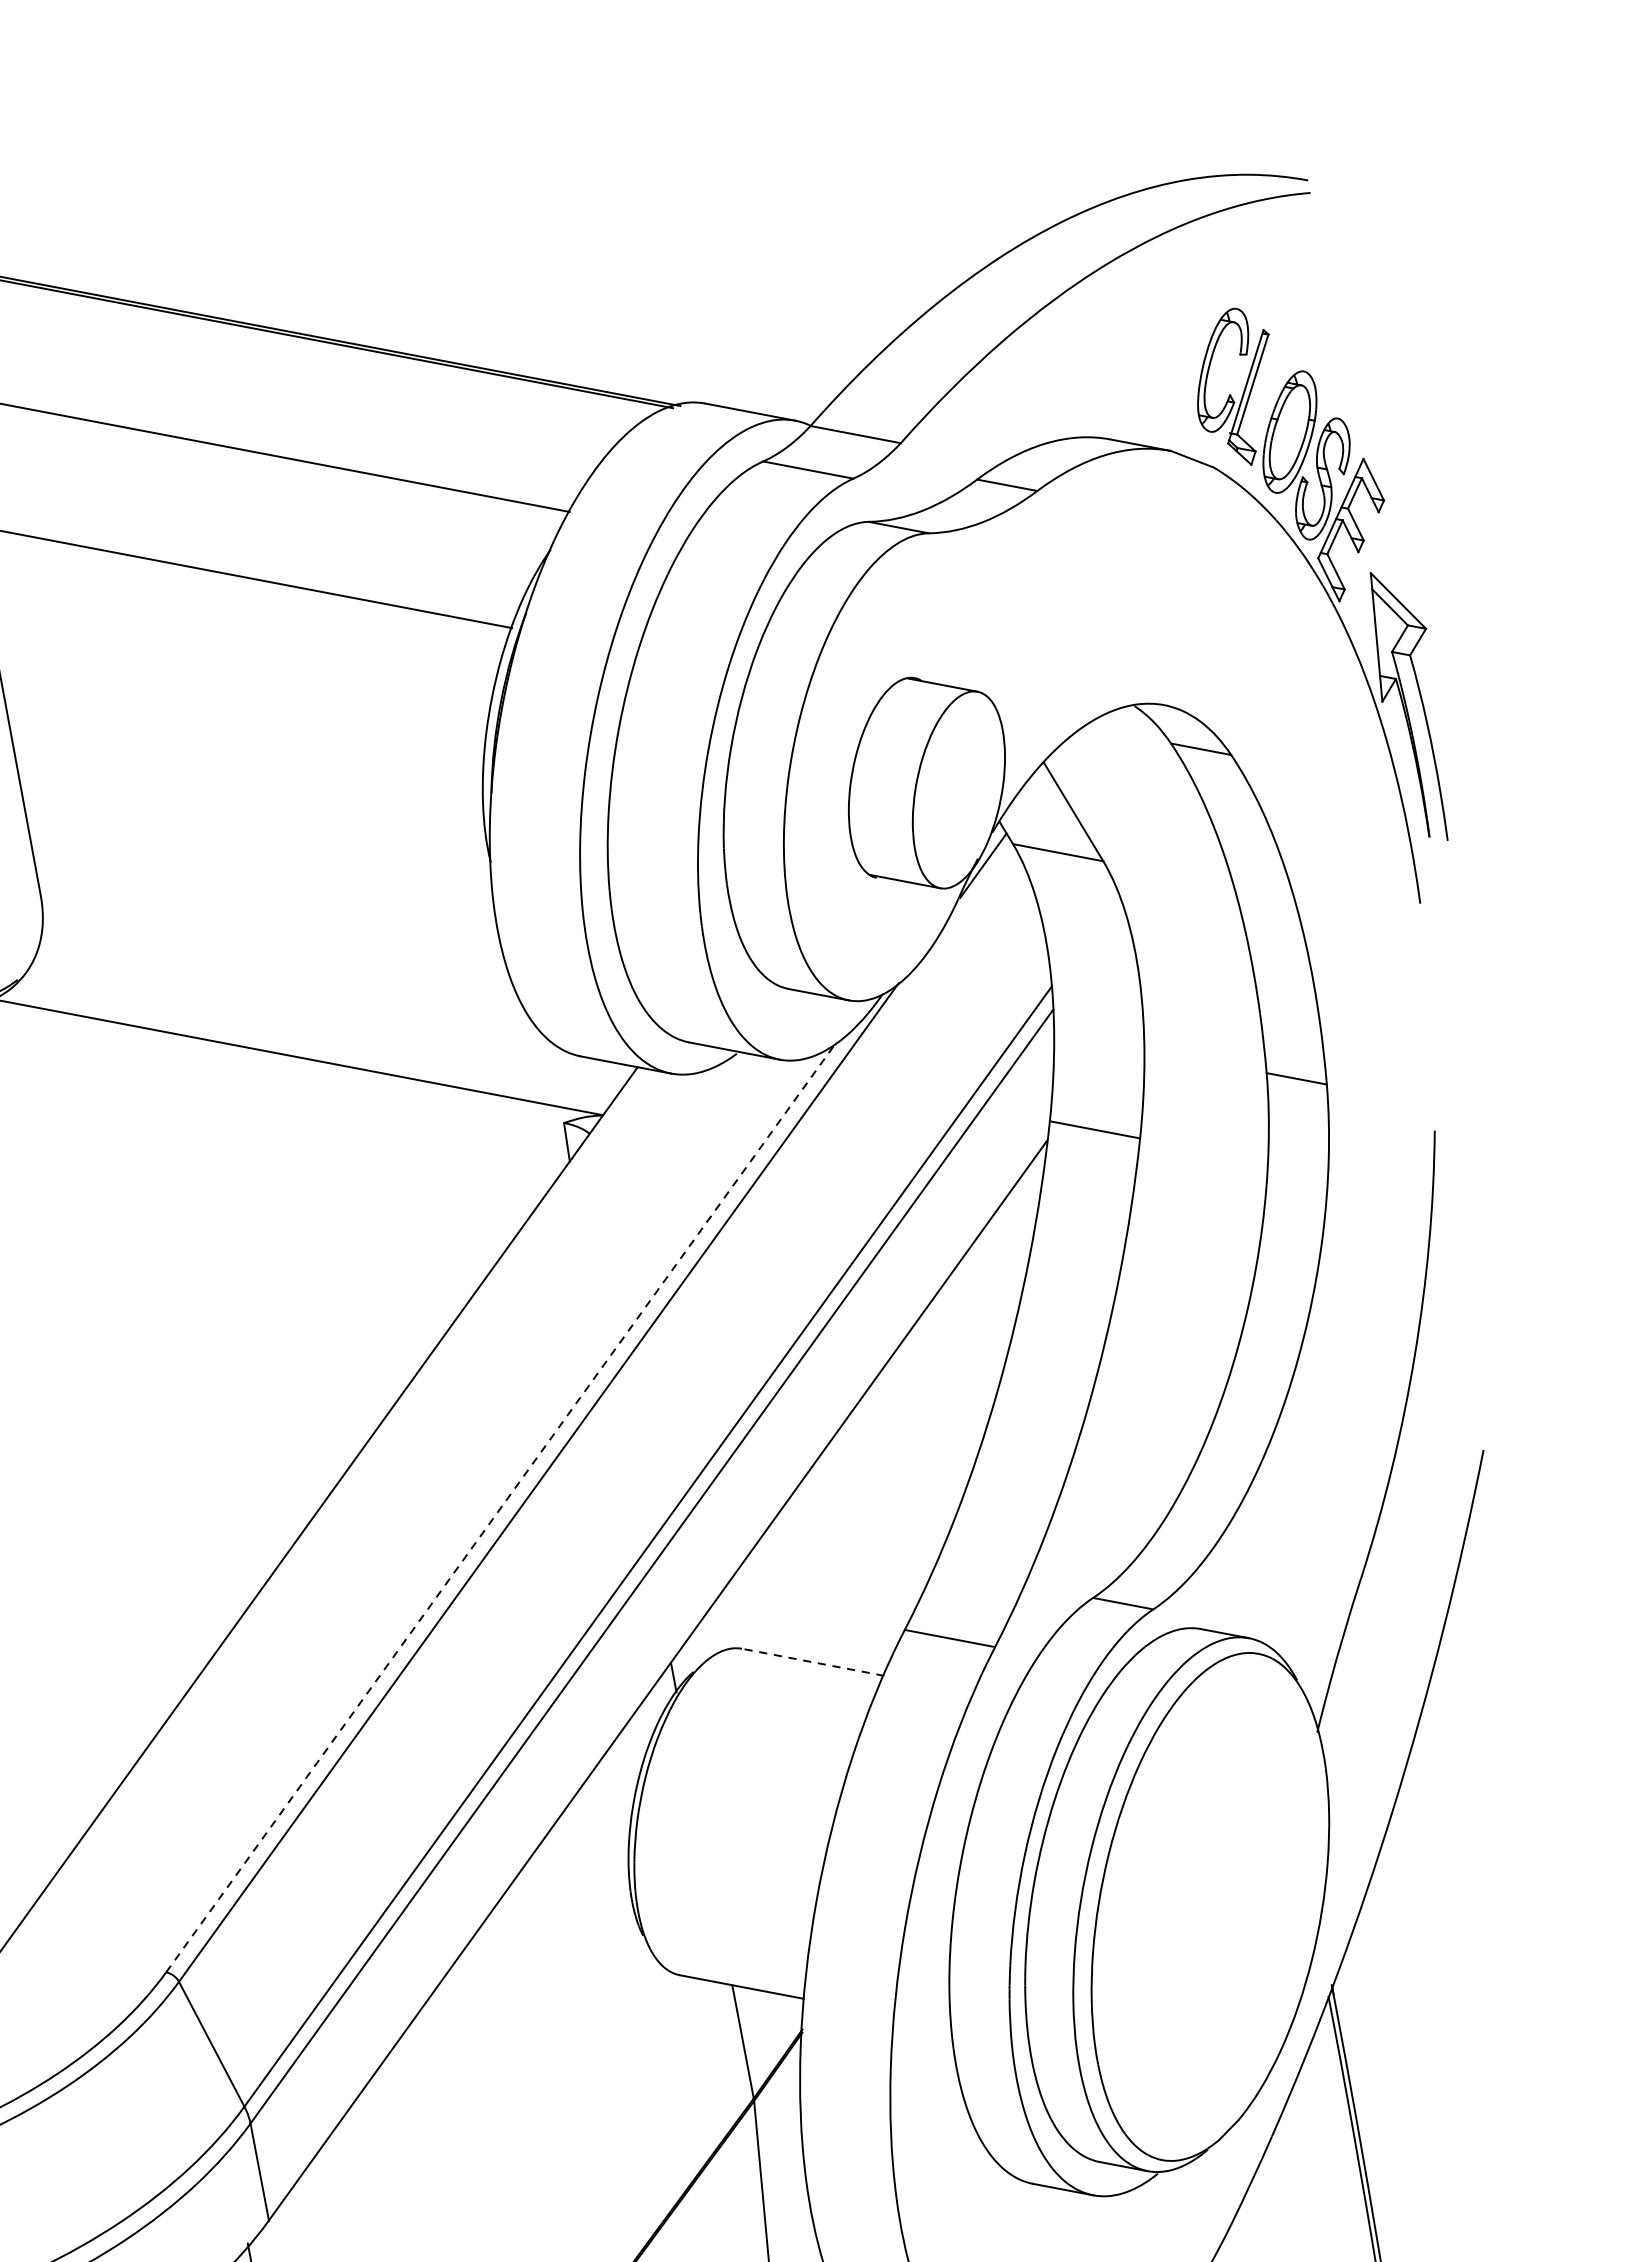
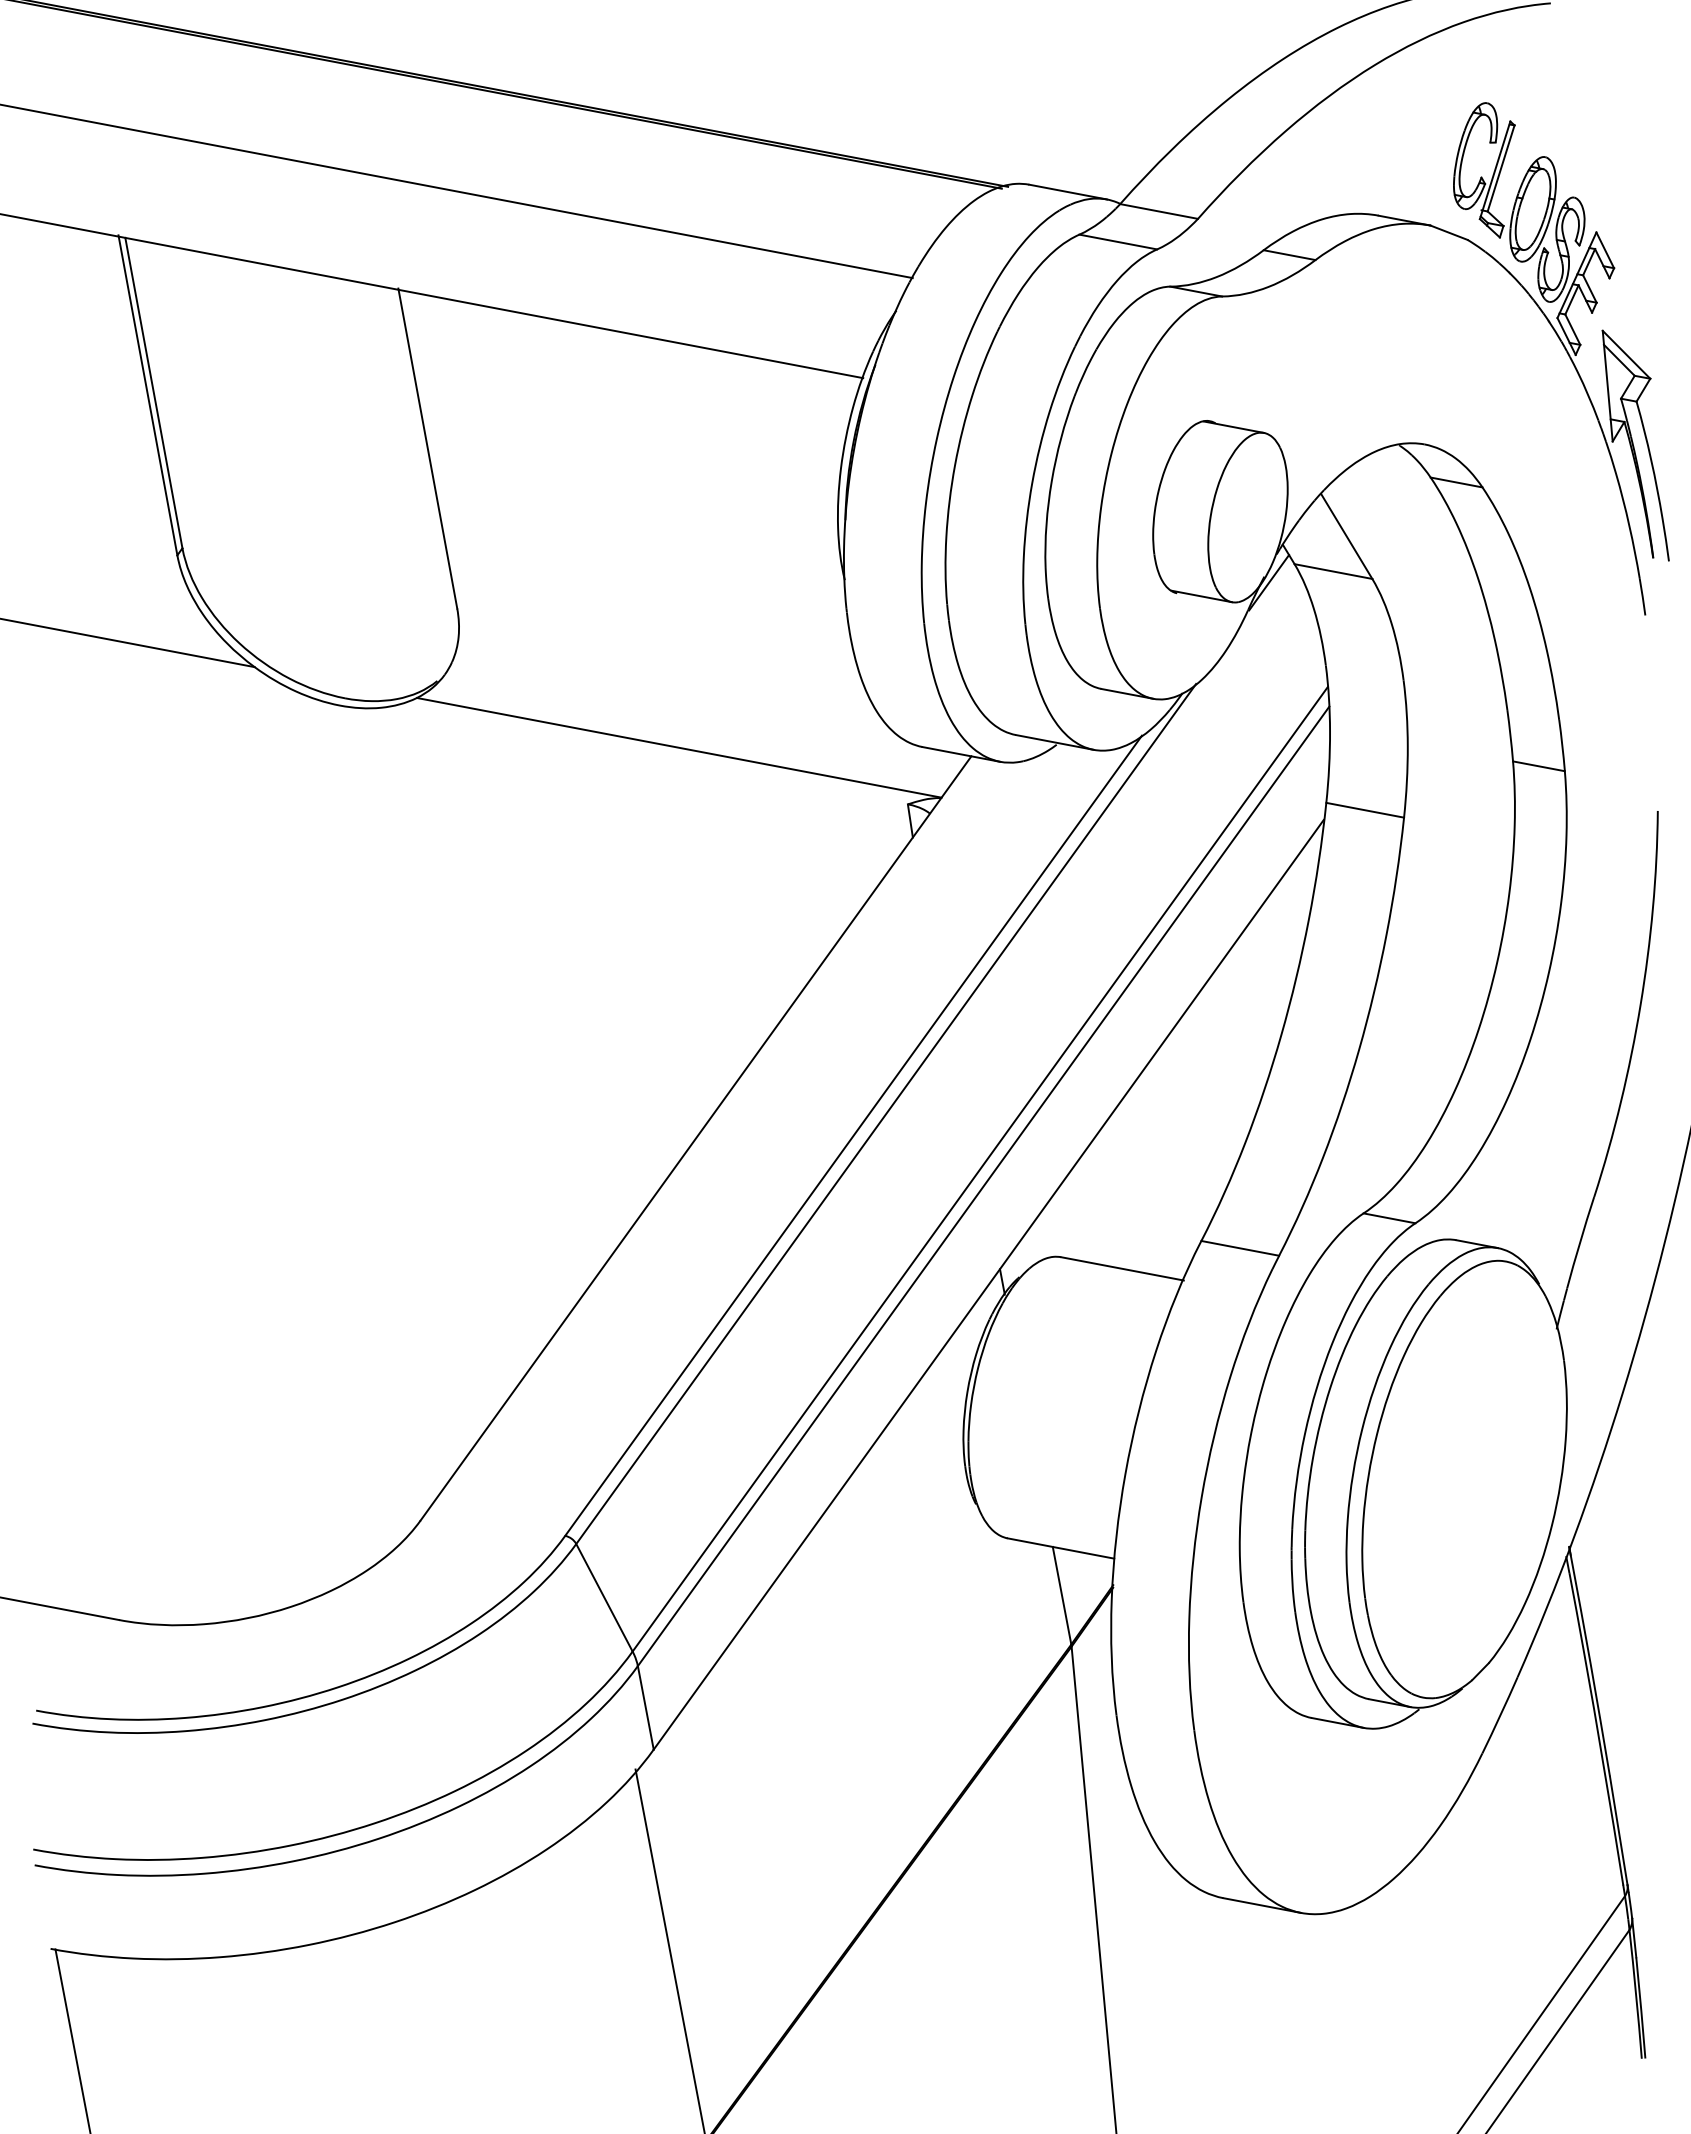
line: (500, 1507) -> (853, 1135), dashed -> solid
line: (813, 1661) -> (1122, 1268), dashed -> solid

